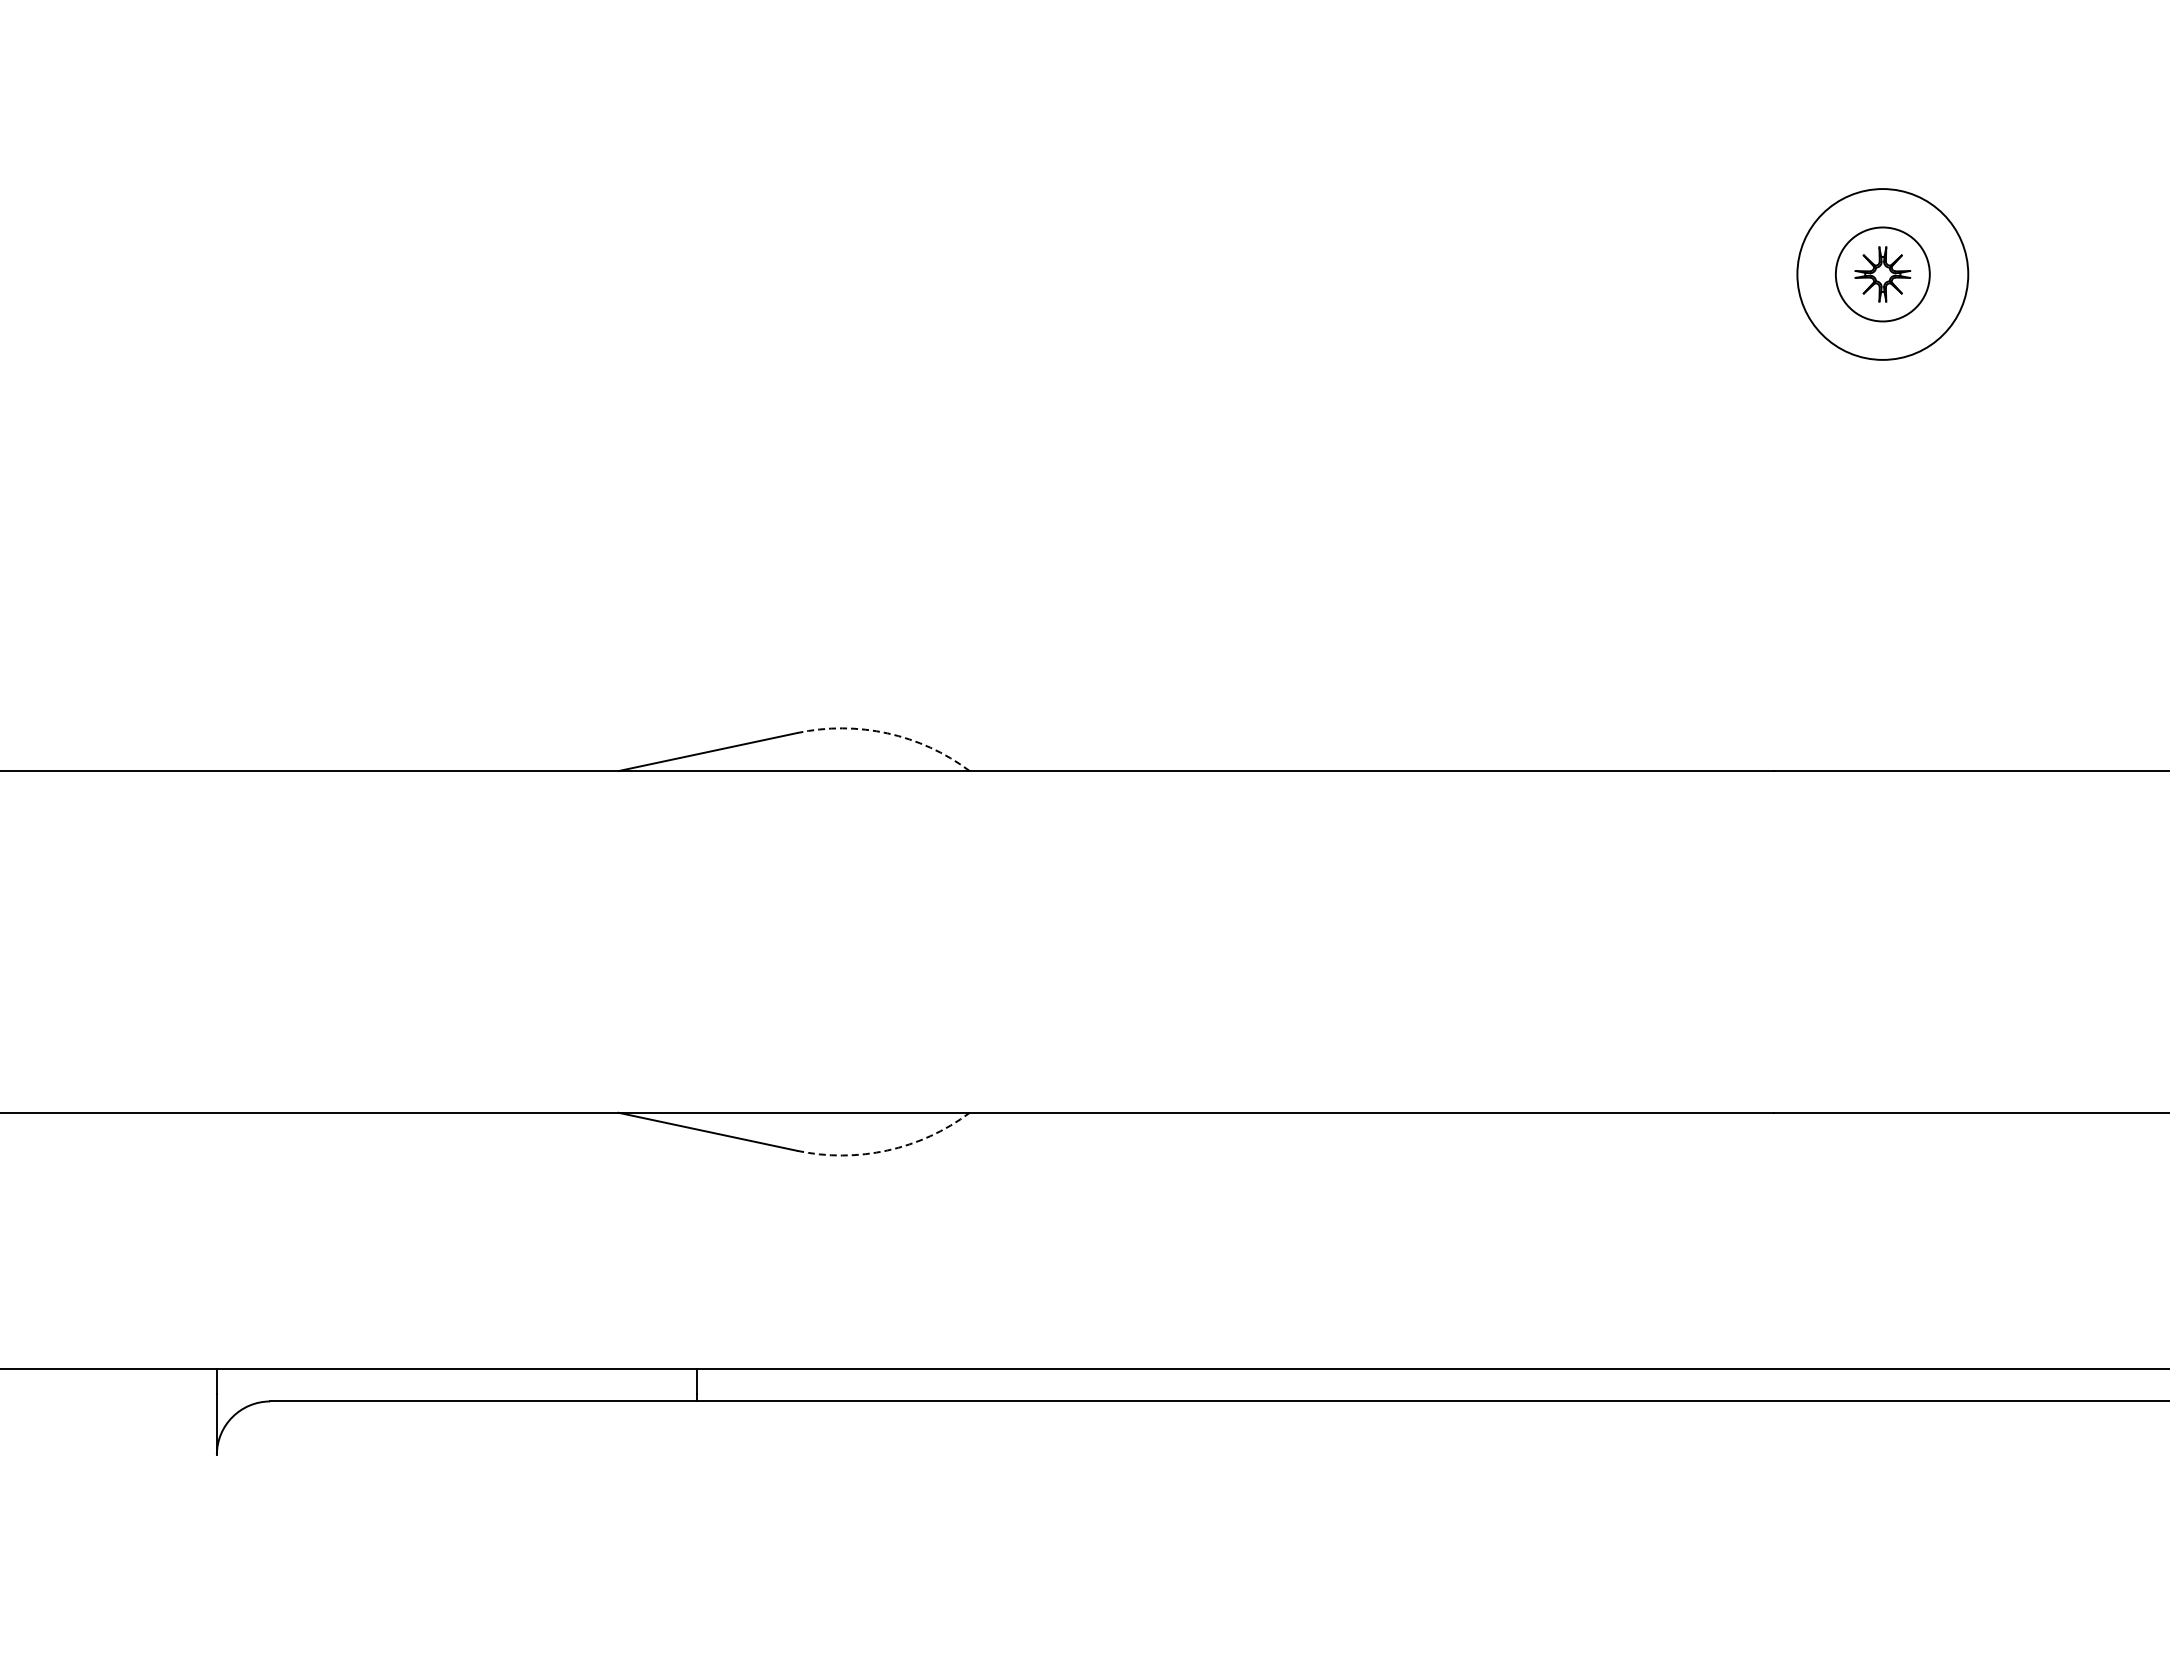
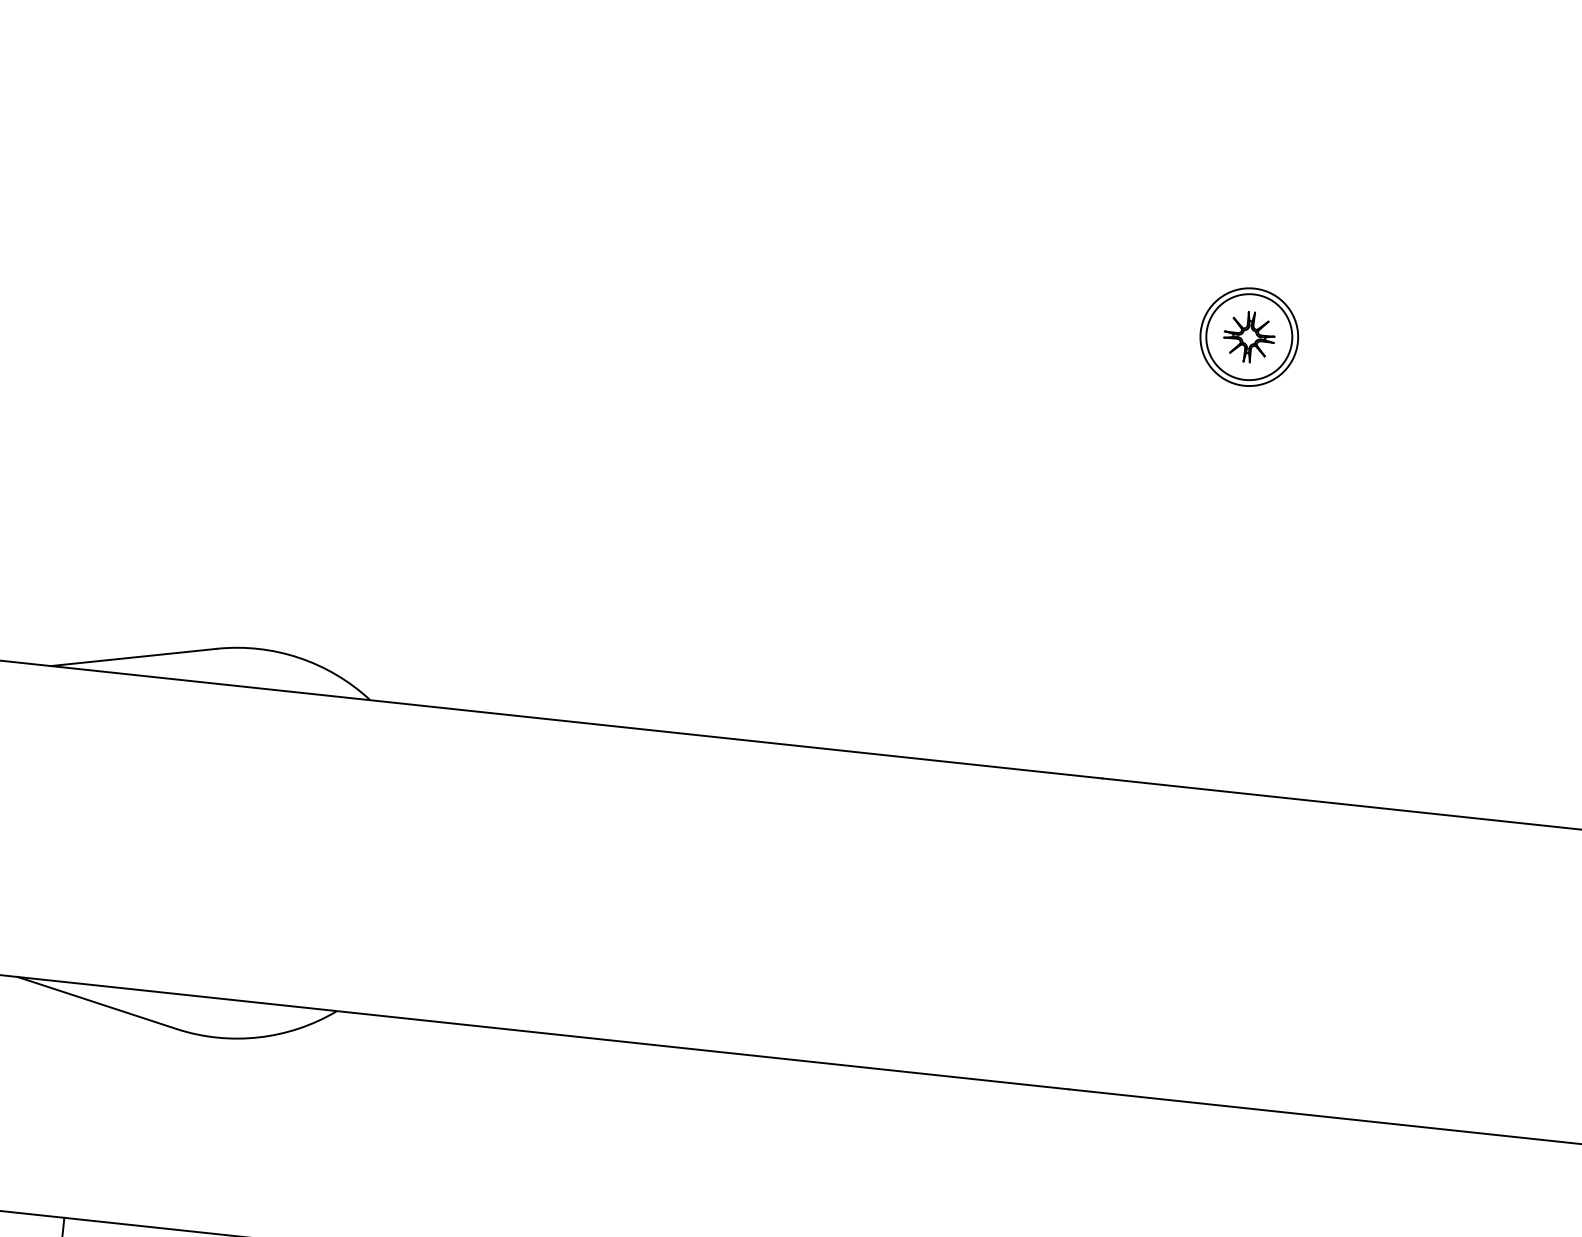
circle: (1882, 274) -> (1249, 337), size x0.62
arc: (887, 733) -> (299, 658), dashed -> solid
arc: (887, 1150) -> (258, 1037), dashed -> solid

